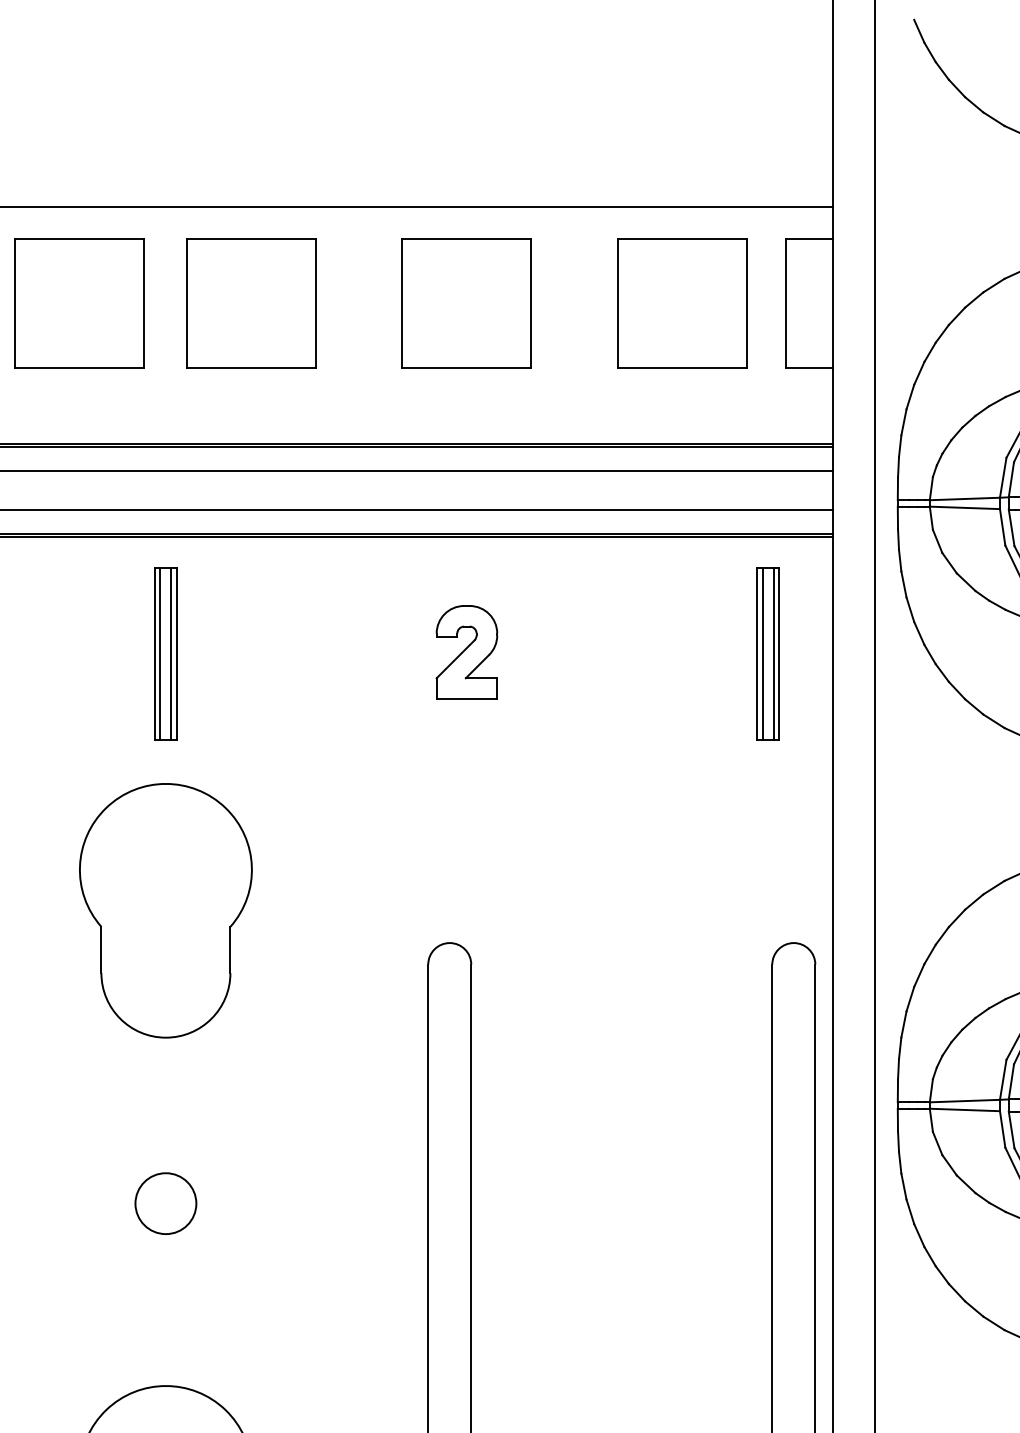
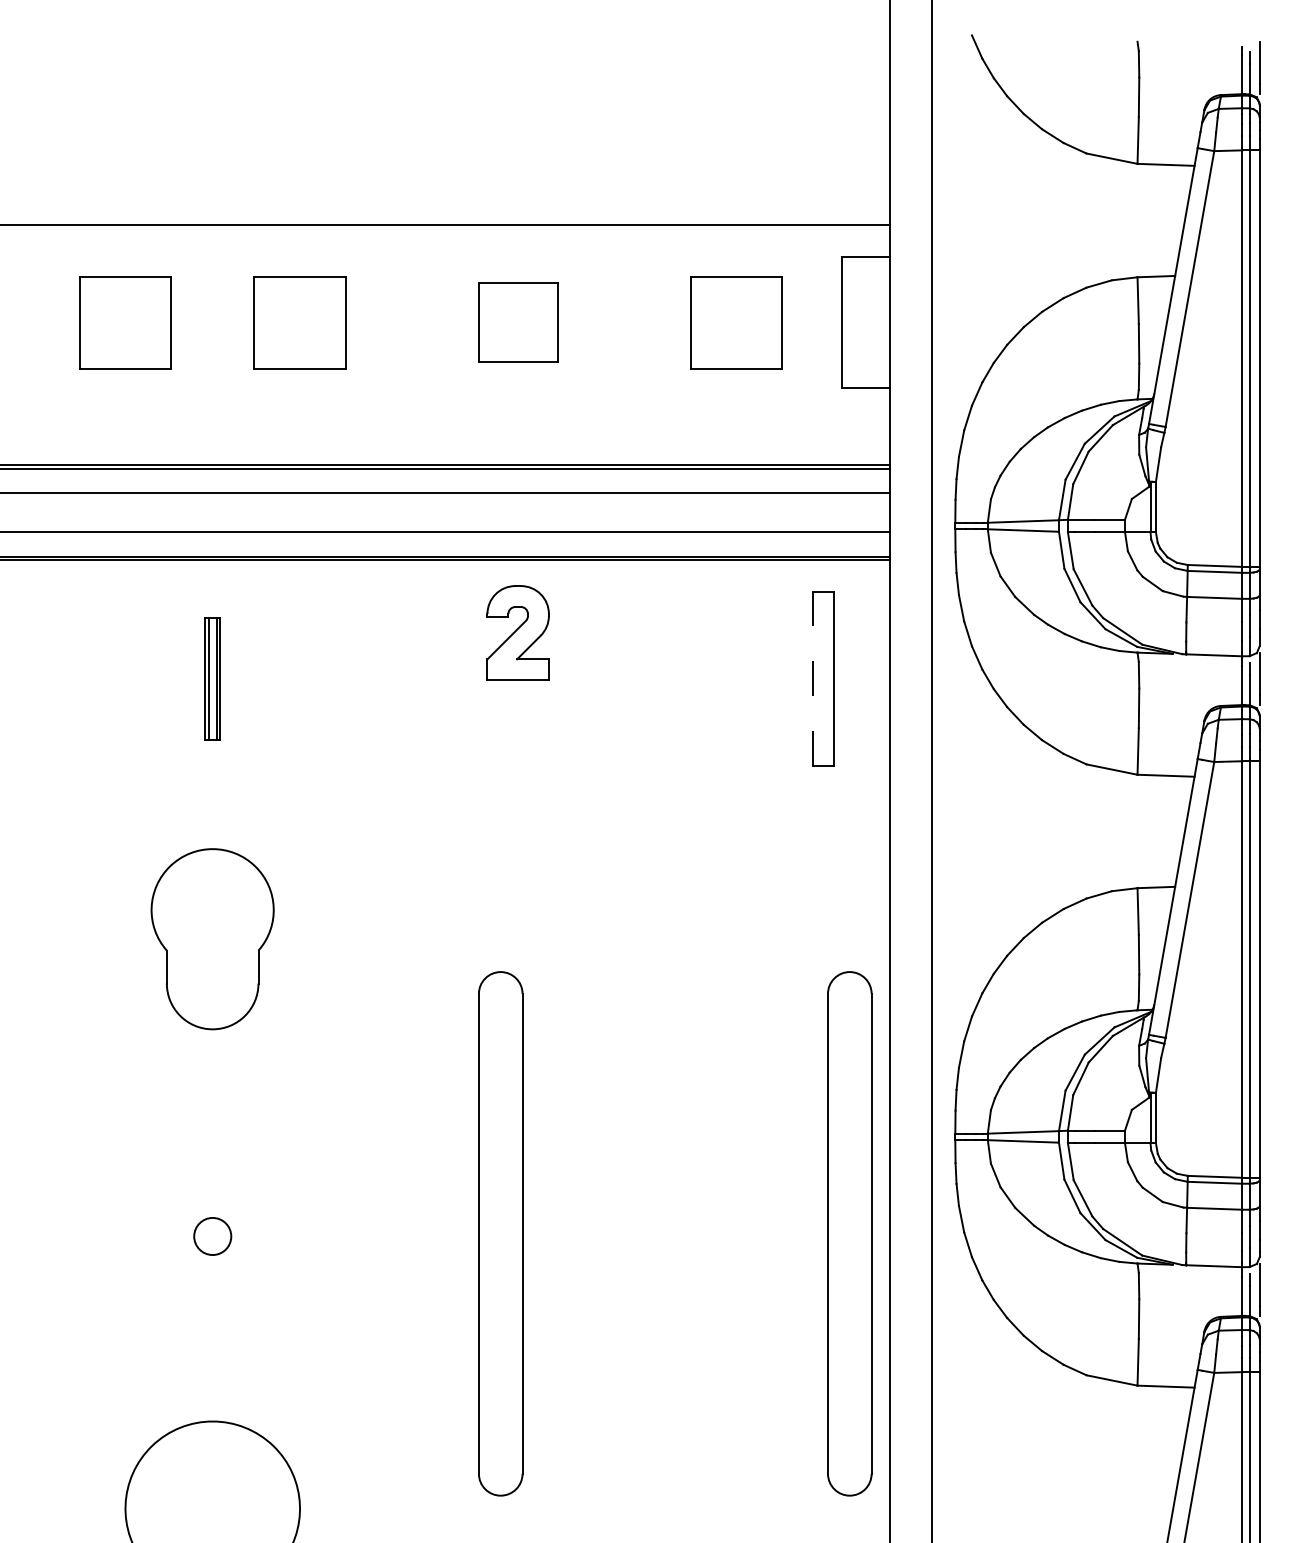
part: (79, 302) -> (125, 322), size x0.7
part: (251, 302) -> (299, 322), size x0.7
part: (467, 302) -> (518, 322), size x0.6
part: (682, 302) -> (736, 322), size x0.7
part: (466, 651) -> (517, 632), moved
part: (165, 653) -> (212, 678), size x0.7
line: (757, 653) -> (812, 678), solid -> dashed
line: (762, 653) -> (818, 678), removed
line: (773, 653) -> (829, 678), removed
part: (165, 909) -> (212, 938), size x0.7
circle: (165, 1203) -> (212, 1236), size x0.6

